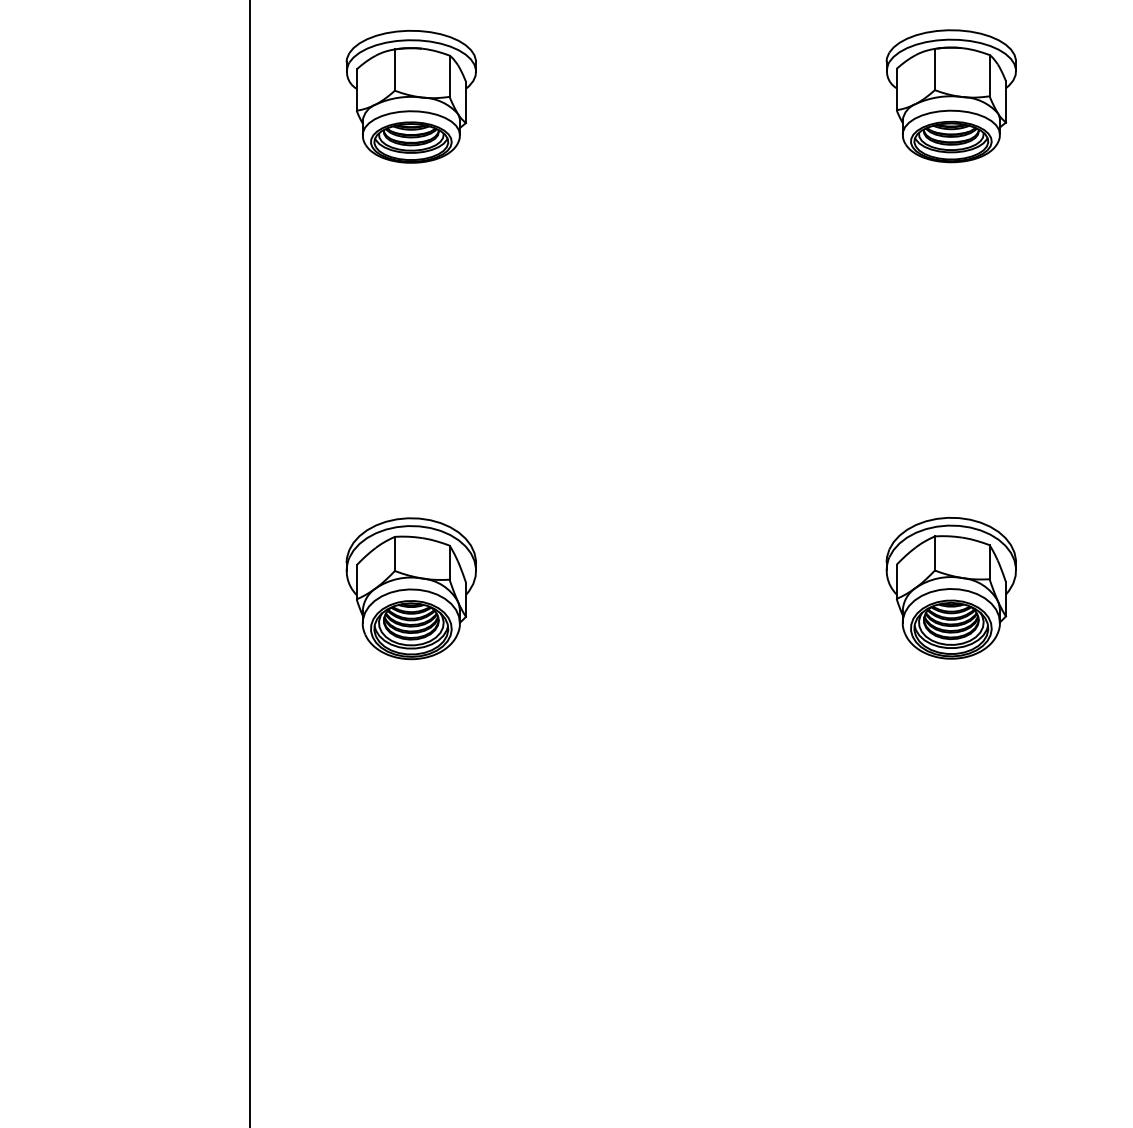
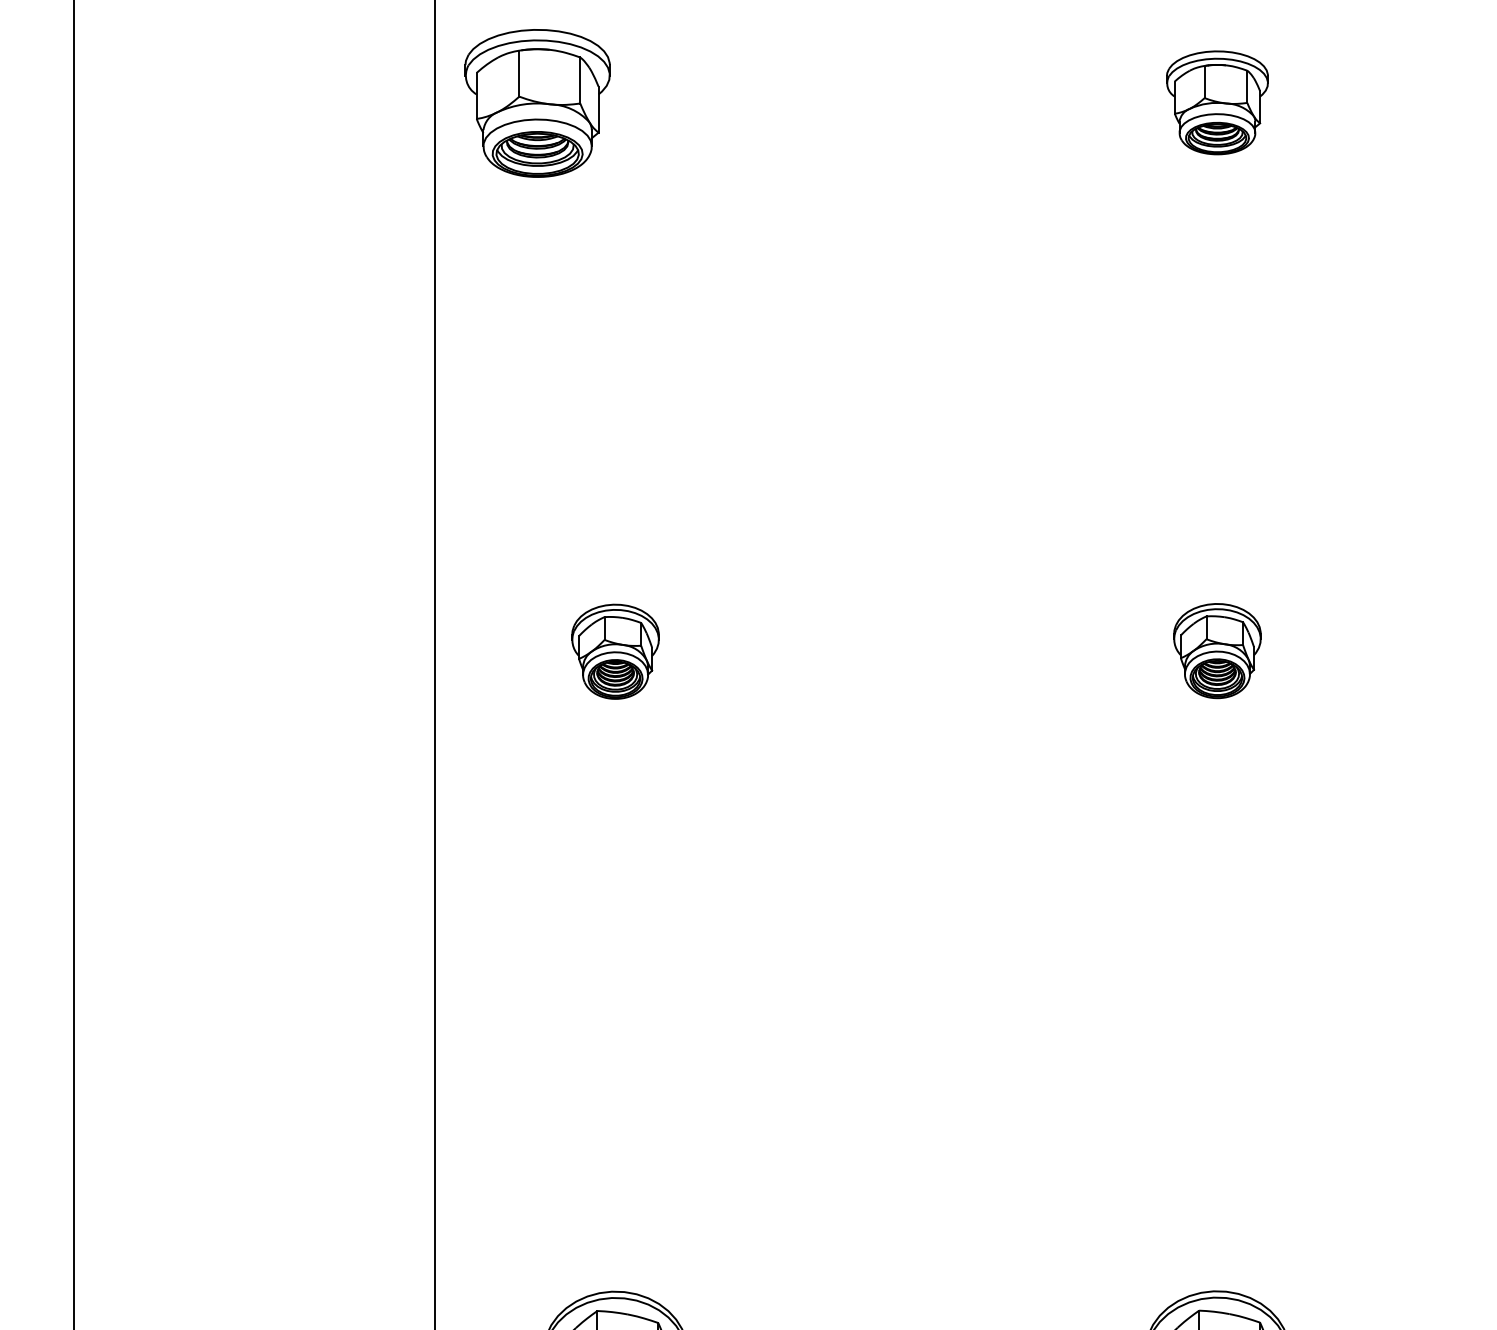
part: (951, 95) -> (1217, 102), size x0.7
part: (411, 96) -> (537, 103), moved
part: (951, 587) -> (1217, 650), size x0.6
part: (411, 588) -> (615, 651), size x0.6

